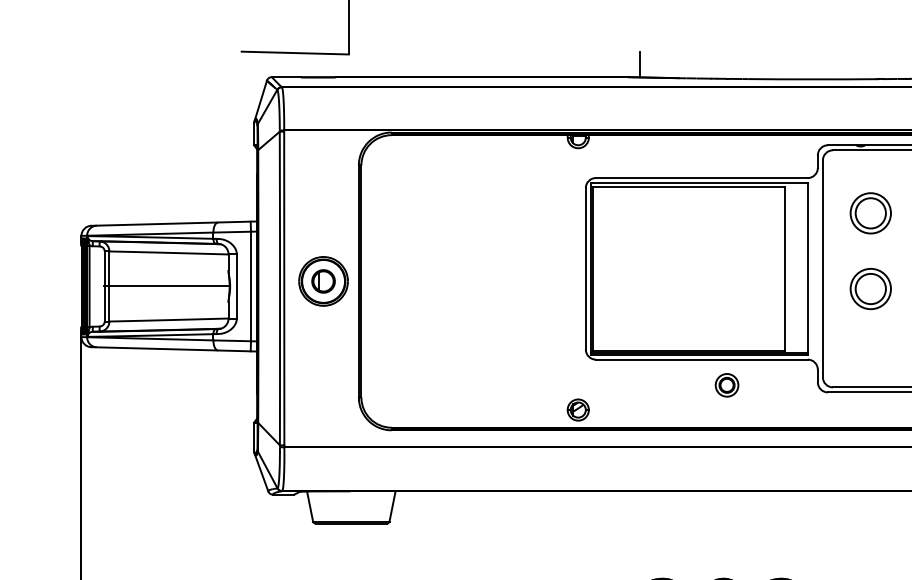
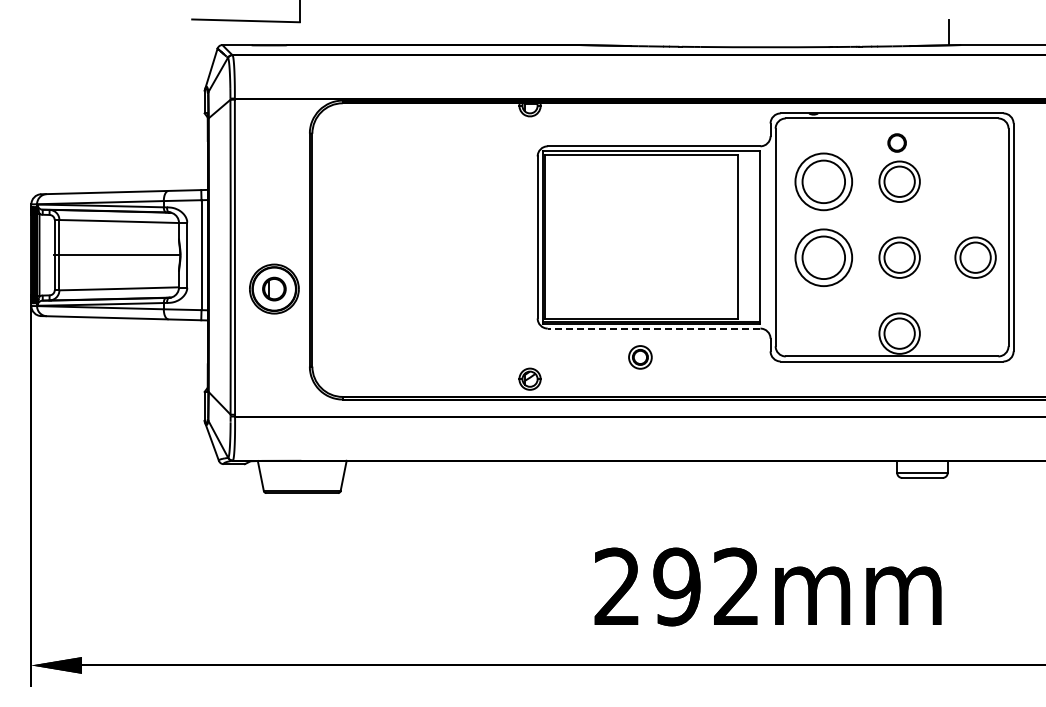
line: (640, 64) -> (592, 32), removed
part: (870, 213) -> (823, 181), size x1.4
part: (323, 280) -> (274, 288), moved
part: (870, 288) -> (823, 257), size x1.4
line: (701, 359) -> (653, 328), solid -> dashed
part: (727, 385) -> (640, 357), moved

